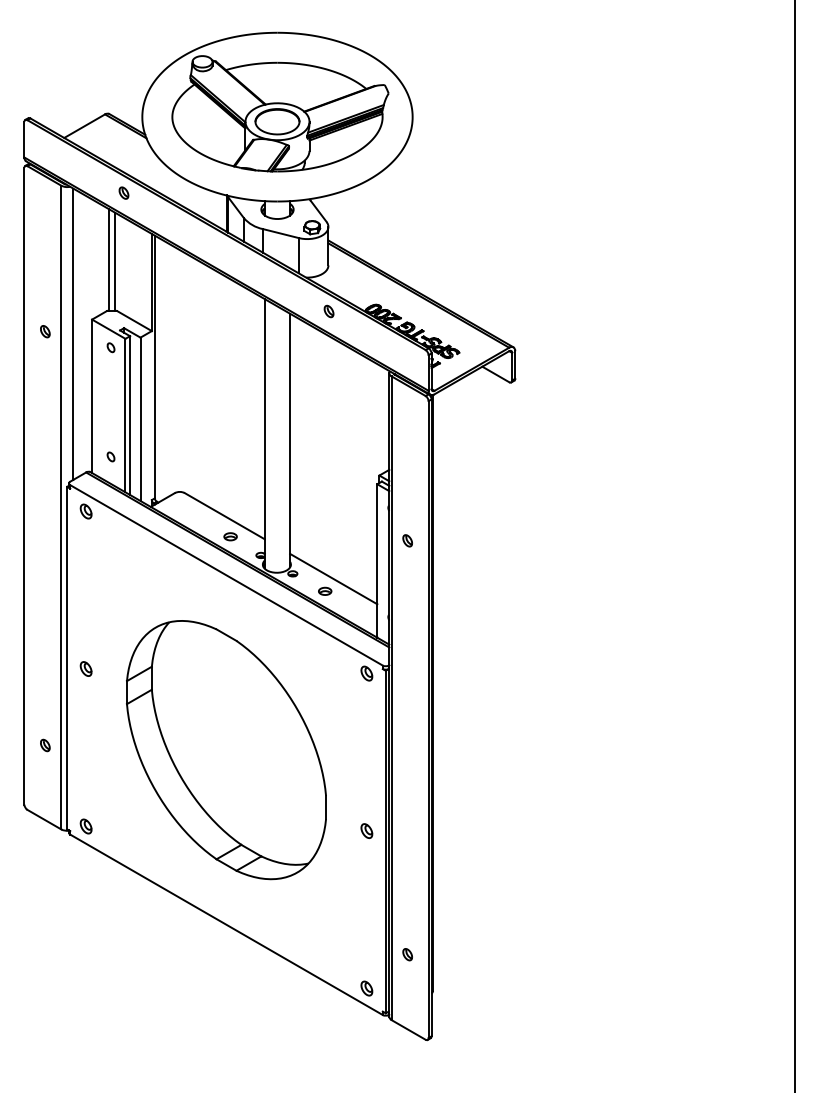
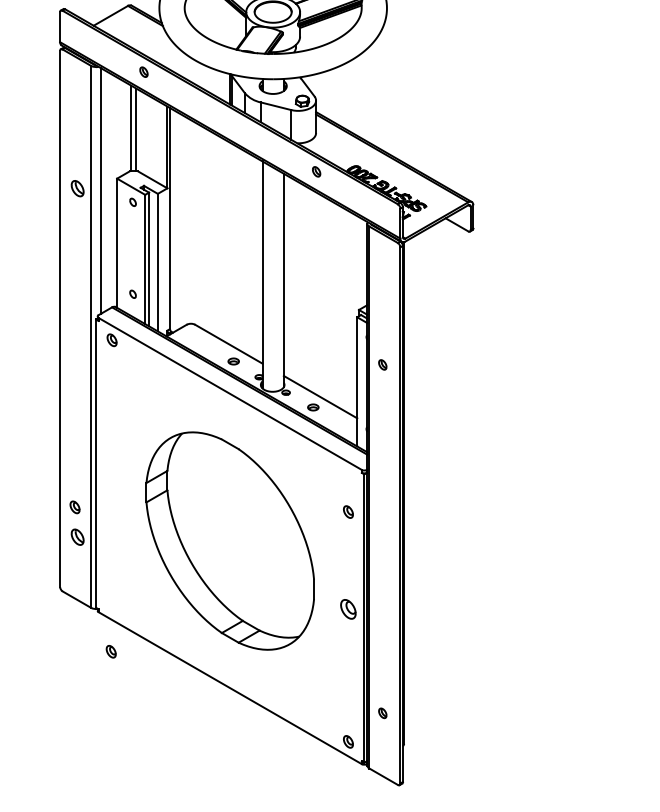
part: (45, 331) -> (77, 188), size x1.6
part: (85, 668) -> (74, 506), moved
part: (366, 673) -> (348, 511), moved
part: (45, 745) -> (77, 537), size x1.6
part: (85, 826) -> (110, 651), moved
part: (366, 830) -> (348, 608), size x1.6

